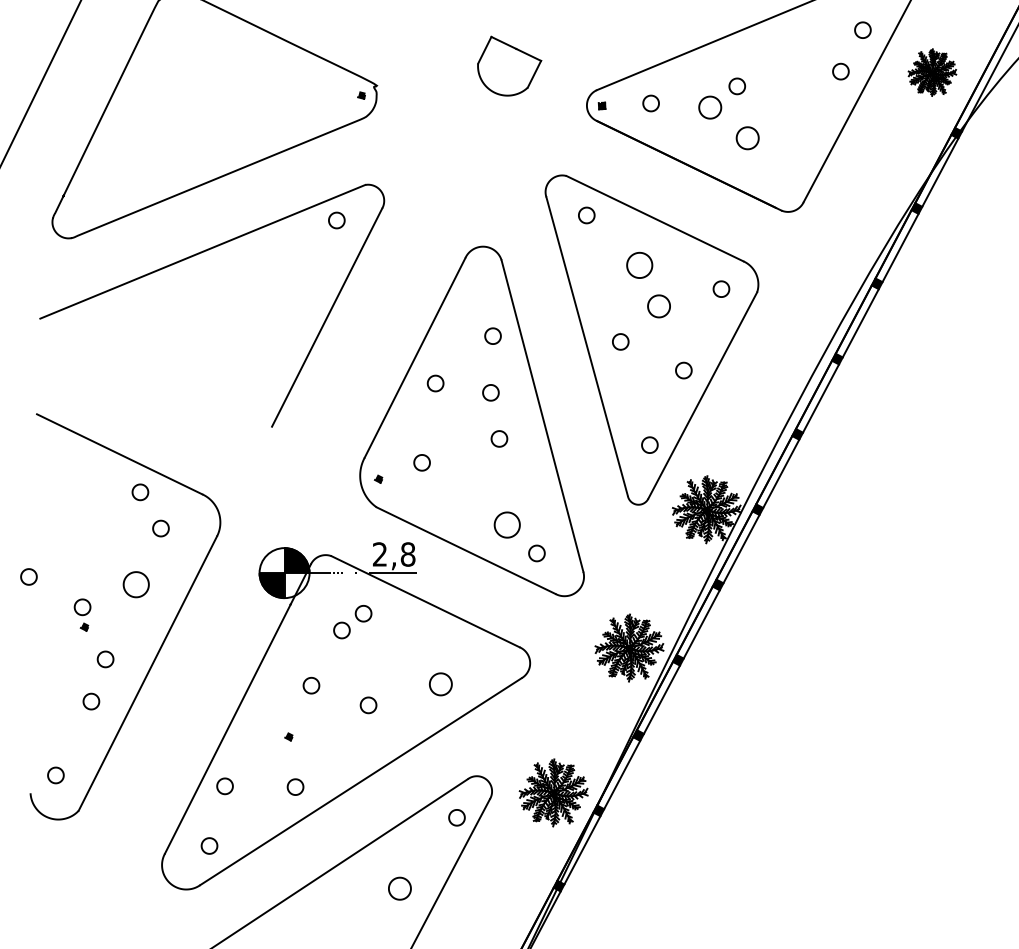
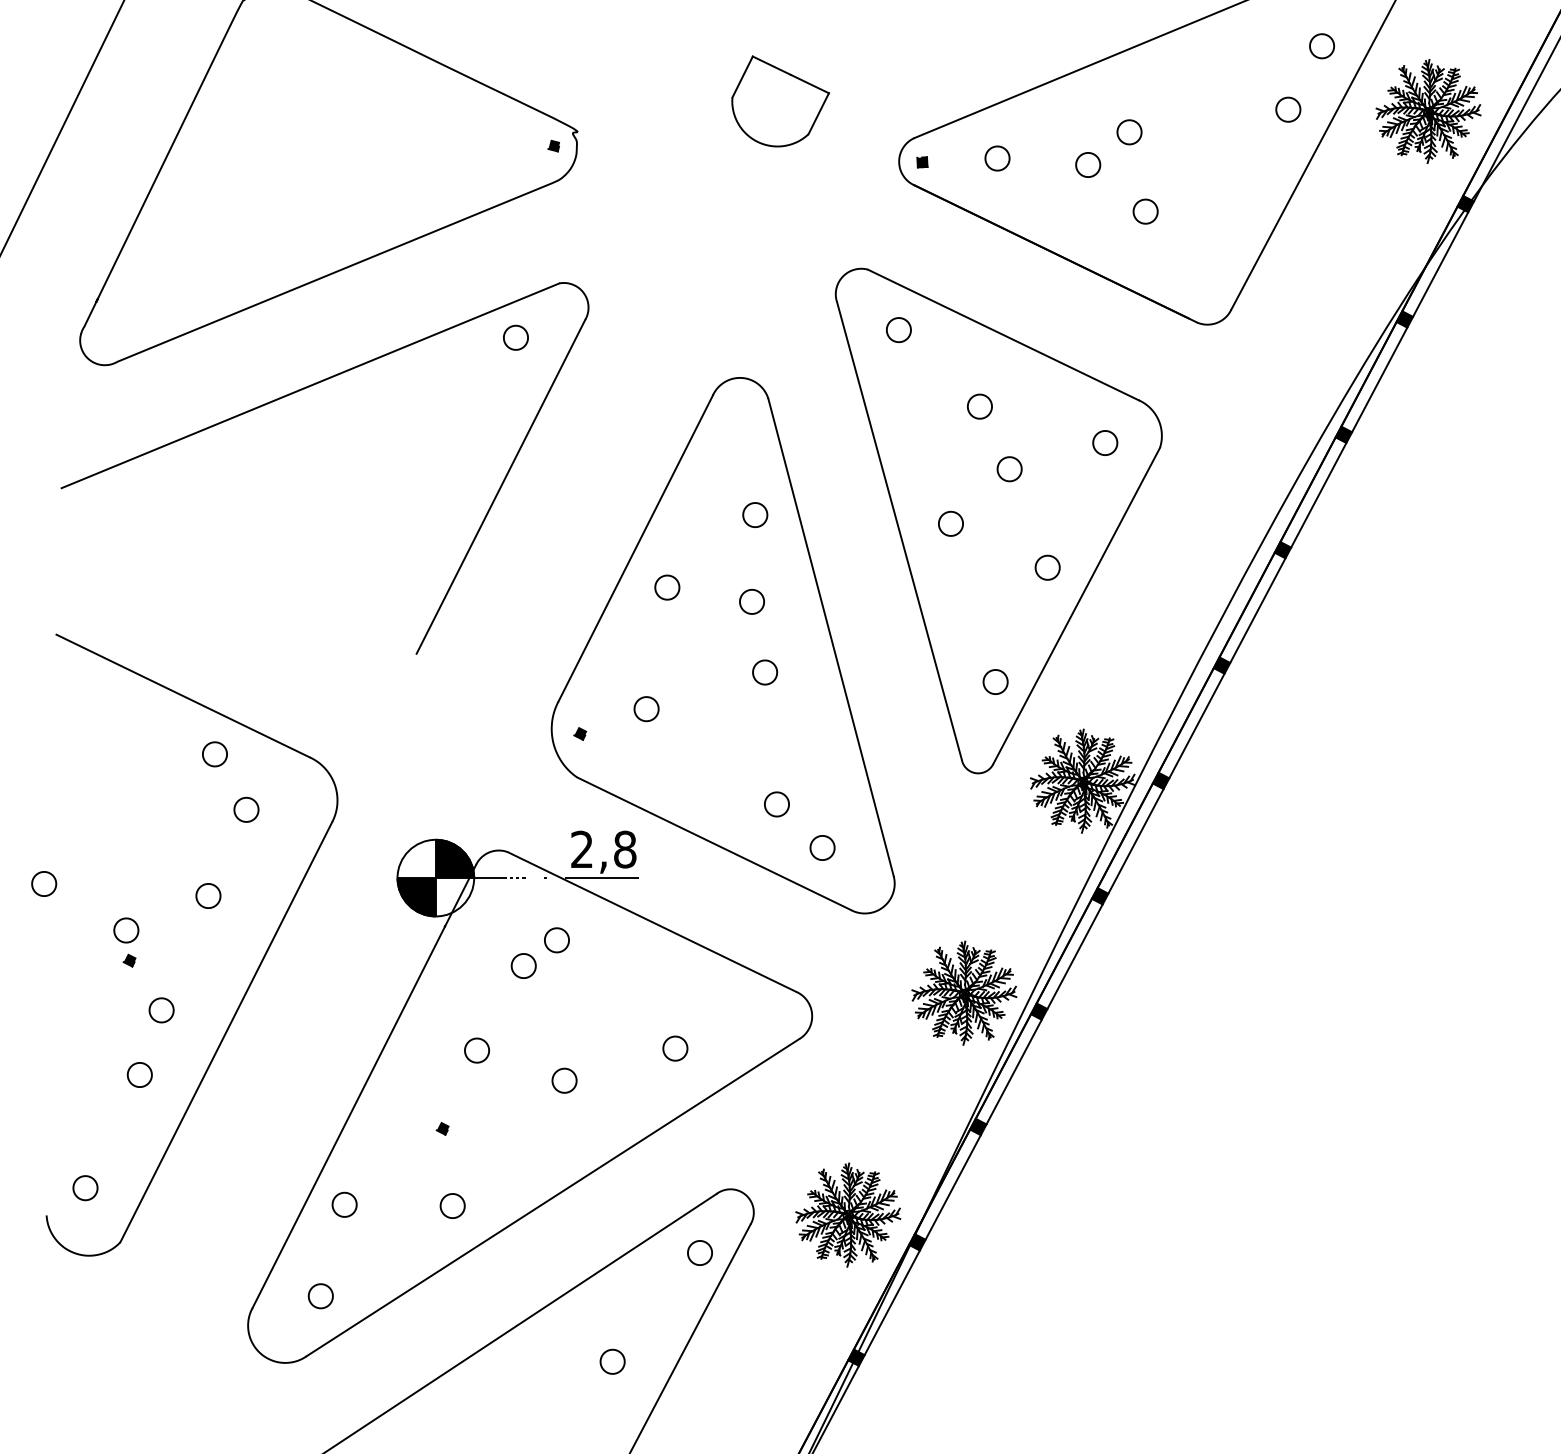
part: (932, 72) -> (1428, 111), size x1.43
part: (710, 107) -> (1088, 164), size x0.71
part: (747, 137) -> (1145, 210), size x0.71
part: (639, 265) -> (979, 406), size x0.62
part: (658, 305) -> (1008, 468), size x0.71
part: (506, 524) -> (775, 803), size x0.62
part: (135, 584) -> (207, 895), size x0.62
part: (440, 684) -> (674, 1048), size x0.71
part: (399, 888) -> (611, 1361), size x0.71

